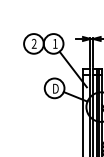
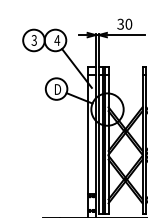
text: (33, 43) -> (33, 40), 2 -> 3
text: (55, 43) -> (57, 40), 1 -> 4

